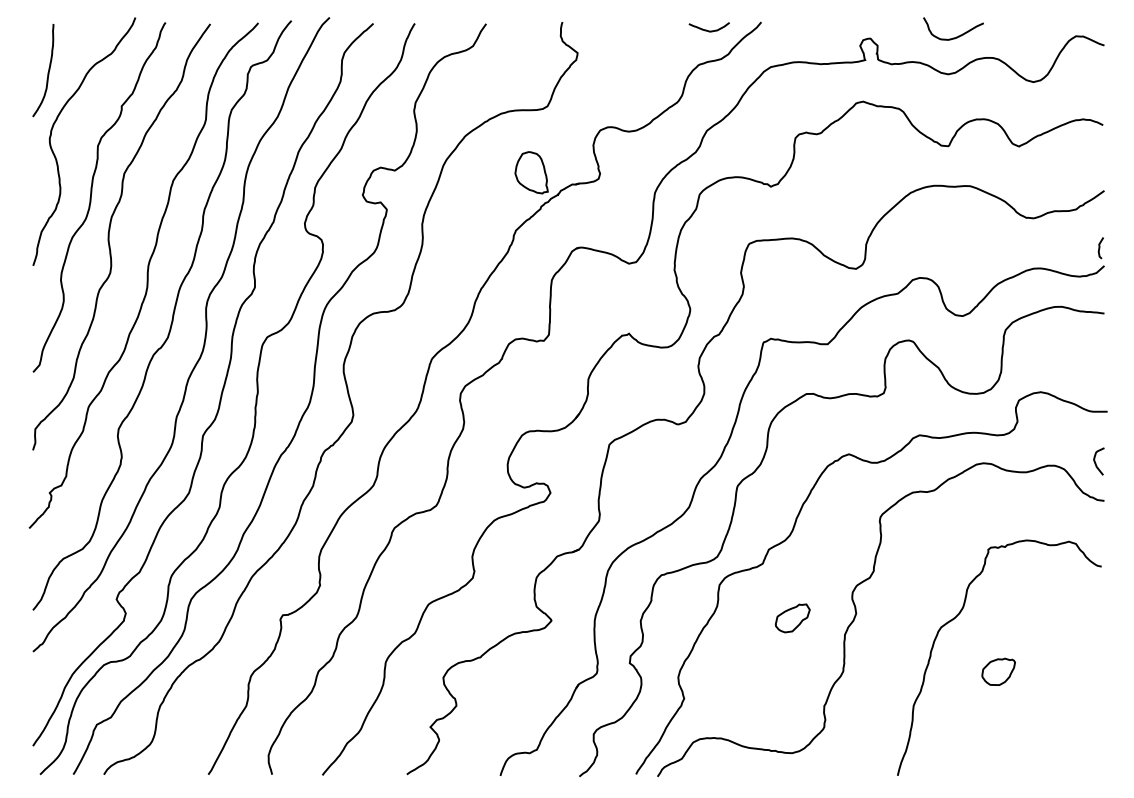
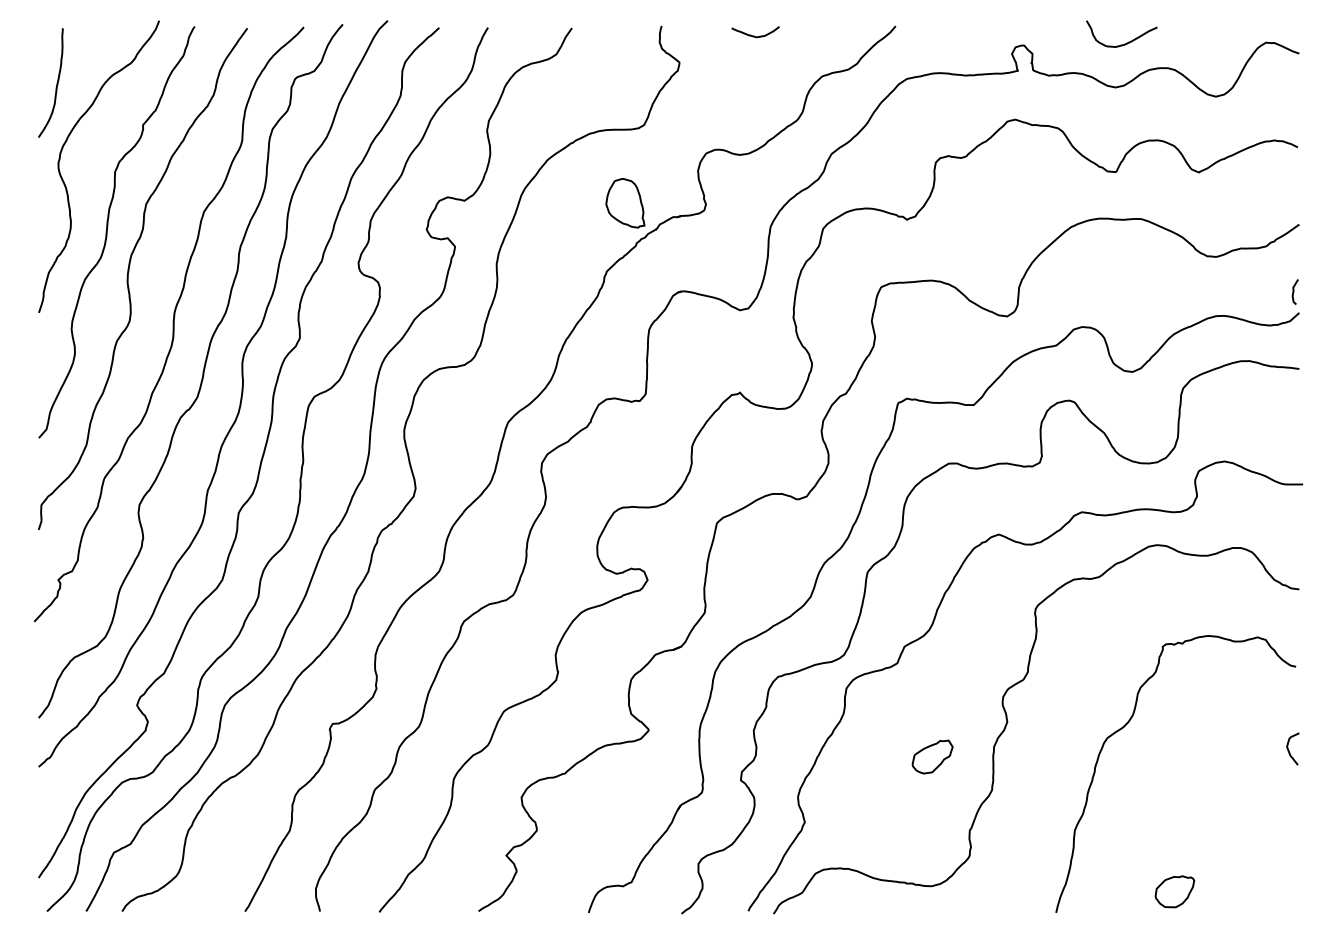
curve: (706, 29) -> (752, 34), moved
curve: (1096, 463) -> (1290, 751), moved
part: (792, 618) -> (932, 757), moved
part: (998, 671) -> (1174, 891), moved

